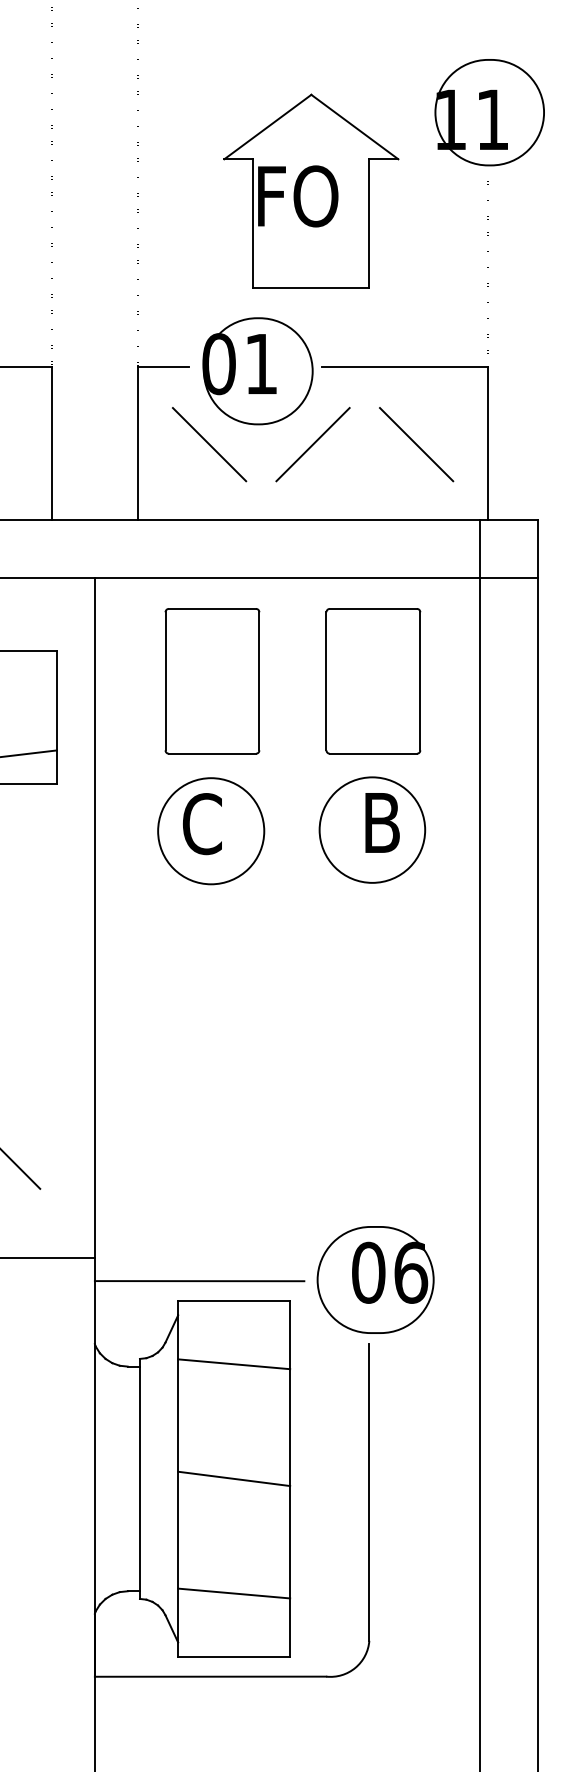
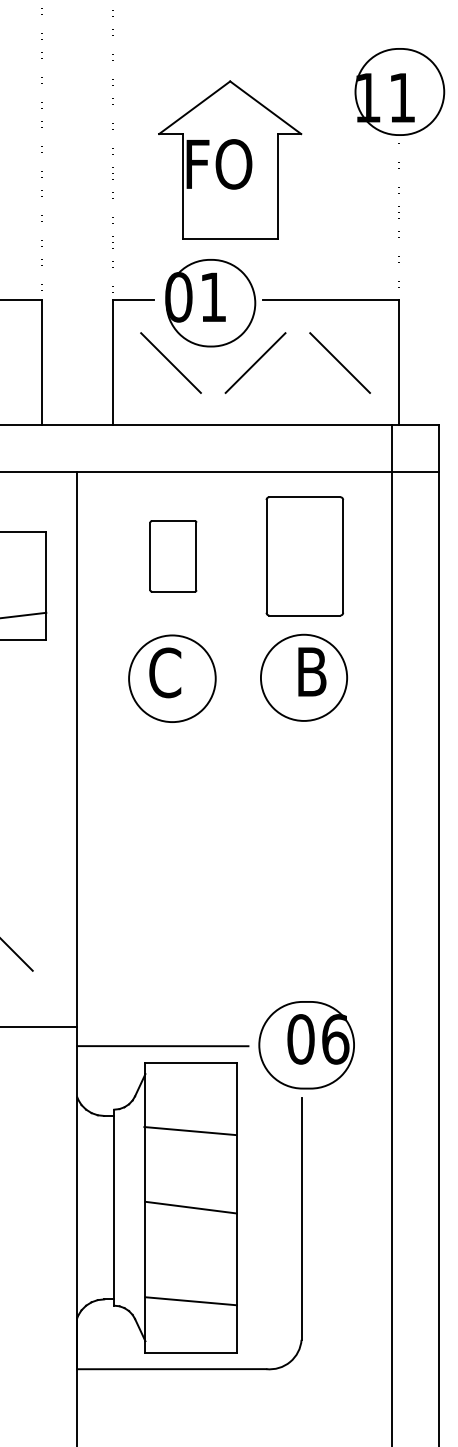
part: (311, 190) -> (230, 159), moved
part: (212, 681) -> (173, 556), size x0.6
line: (233, 1364) -> (189, 1131), moved

